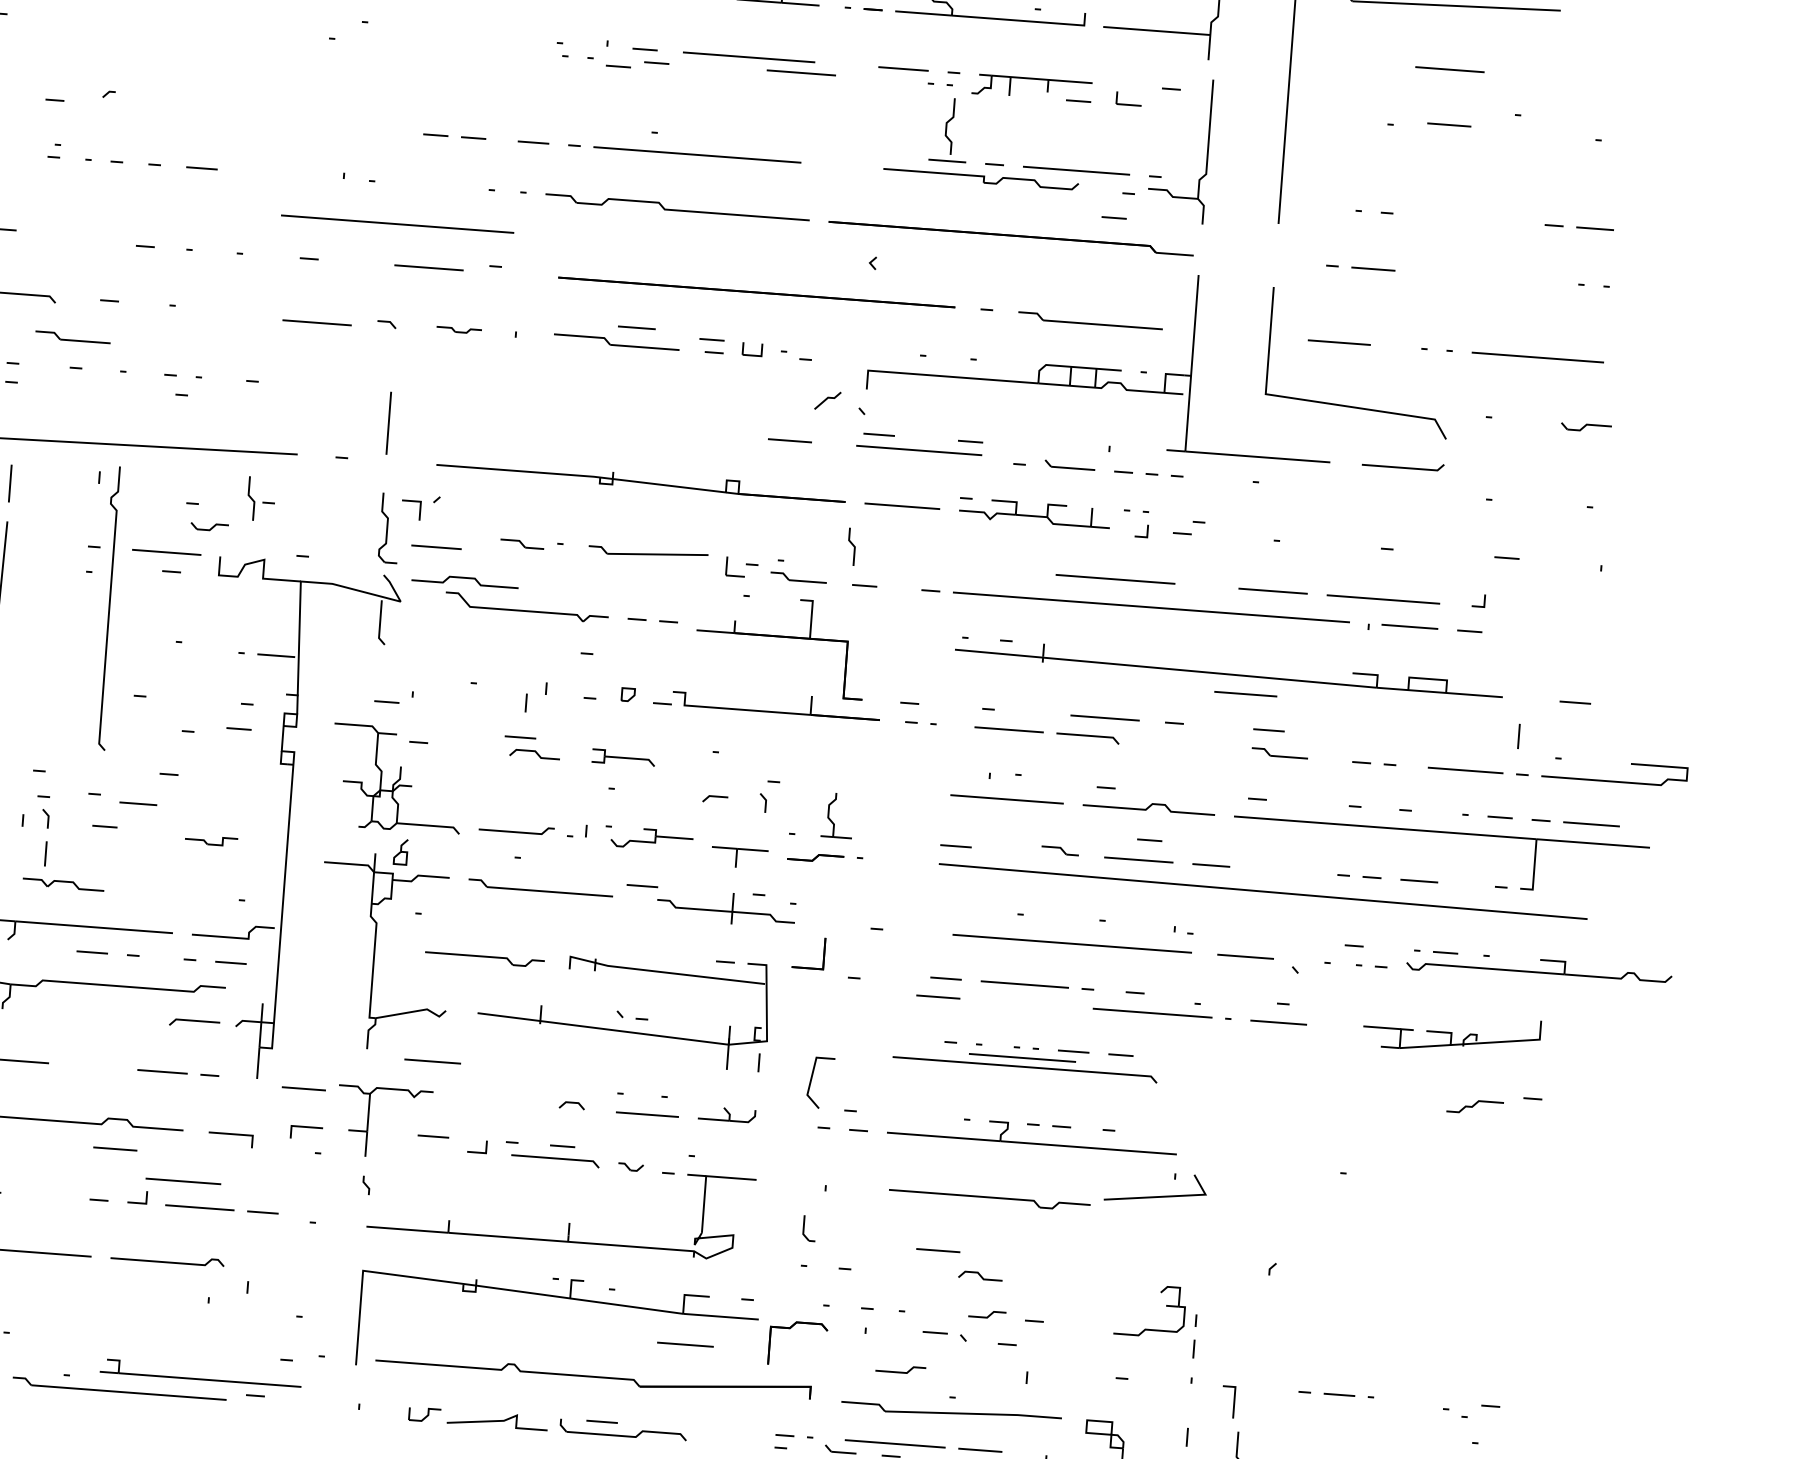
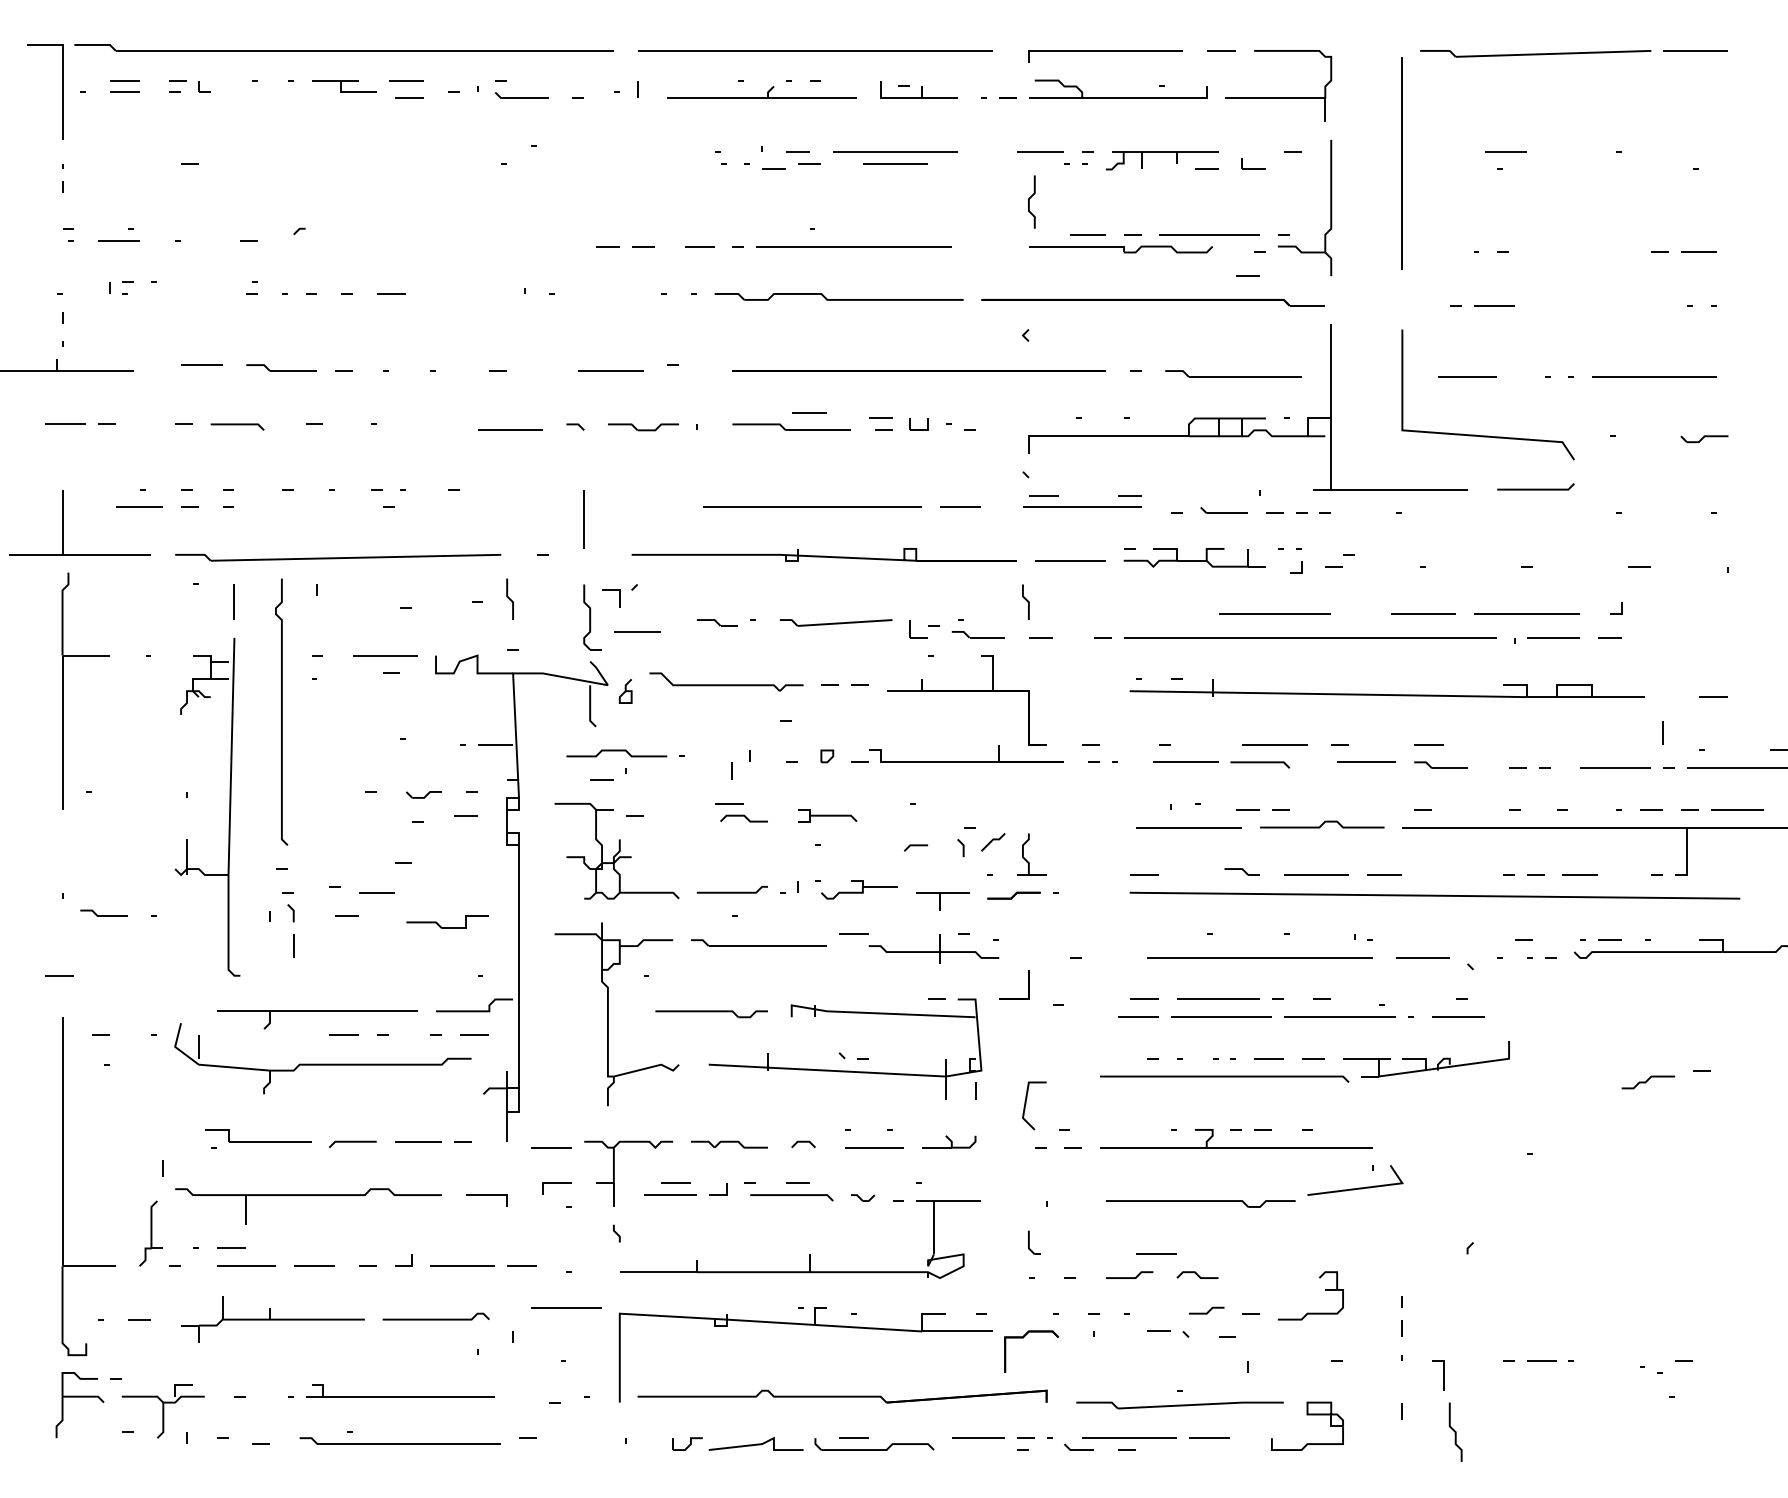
line: (1449, 69) -> (1695, 50), moved
line: (801, 72) -> (895, 163), moved
line: (1448, 124) -> (1505, 151), moved
curve: (947, 125) -> (1029, 201), moved
line: (397, 223) -> (812, 506), moved
part: (459, 330) -> (643, 427), size x1.67
part: (72, 336) -> (281, 367), moved
line: (827, 399) -> (992, 841), moved
line: (250, 497) -> (509, 598), moved
part: (209, 526) -> (423, 794), moved
curve: (465, 578) -> (616, 751), moved
curve: (108, 607) -> (281, 711), moved
line: (1245, 693) -> (1366, 761), moved
line: (1148, 839) -> (1247, 809), moved
part: (211, 840) -> (447, 921), size x1.67
part: (400, 852) -> (625, 691), moved
part: (63, 884) -> (729, 1144), moved
line: (194, 1021) -> (352, 1142), moved
part: (1451, 1033) -> (1426, 1059), moved
line: (1022, 1057) -> (1221, 1016), moved
line: (433, 1060) -> (670, 1194), moved
line: (115, 1148) -> (314, 1265), moved
line: (183, 1181) -> (566, 1307), moved
part: (1166, 1306) -> (1325, 1290), moved
line: (685, 1344) -> (978, 1437), moved
line: (900, 1371) -> (1129, 1277), moved
part: (201, 1372) -> (400, 1390), moved

